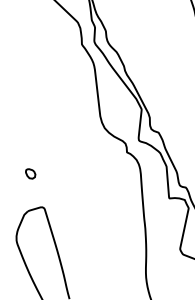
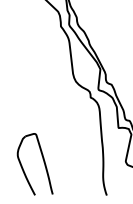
part: (31, 173) -> (27, 111), removed

